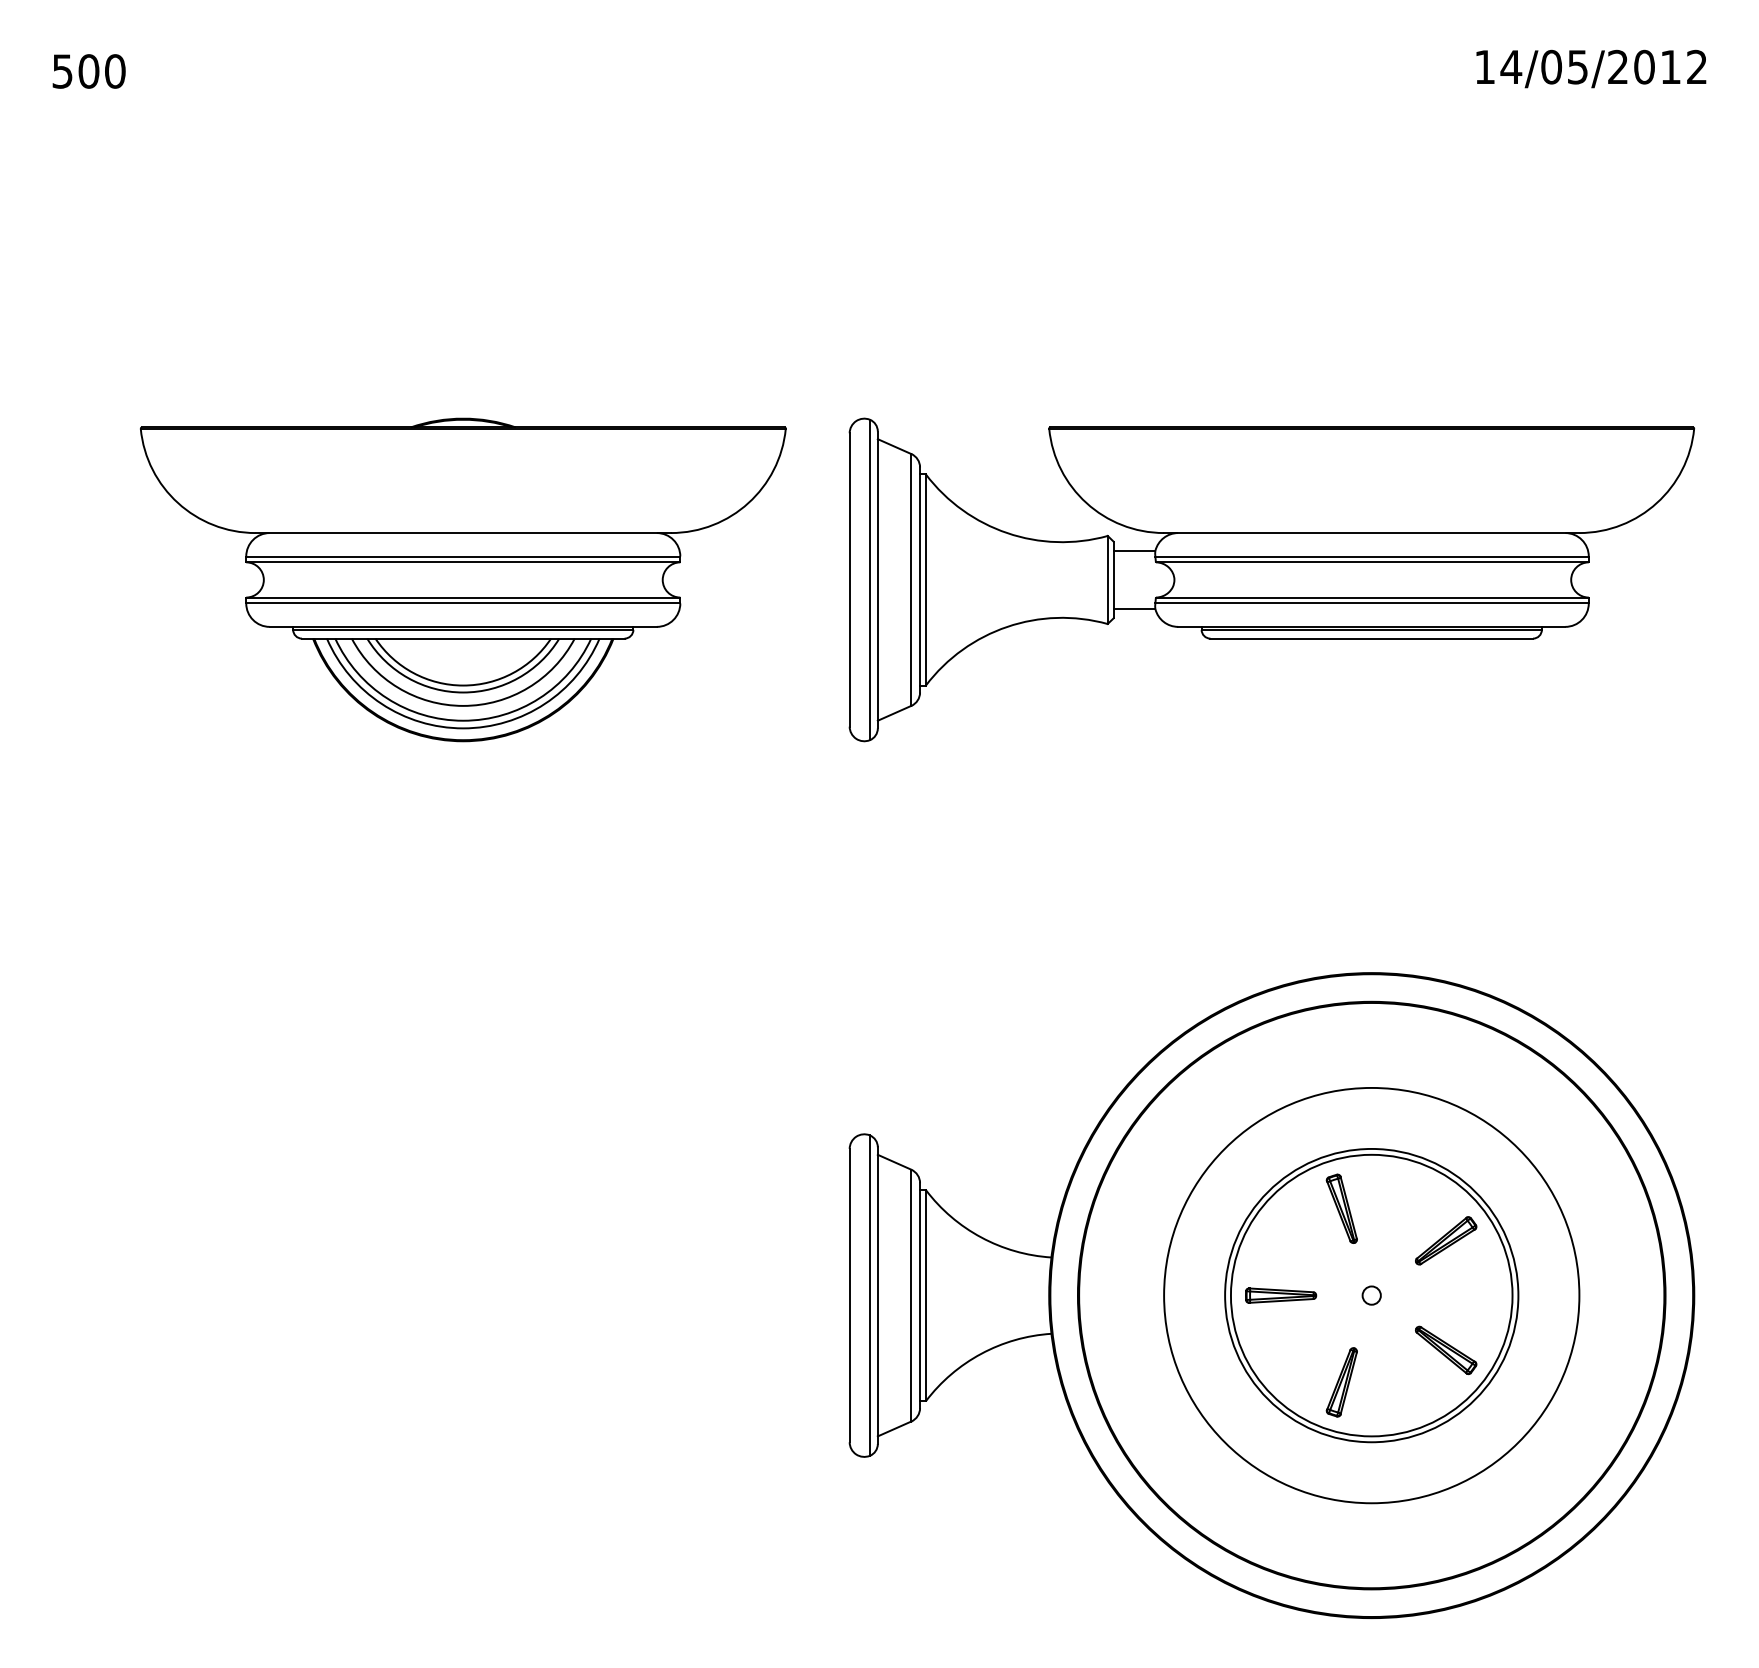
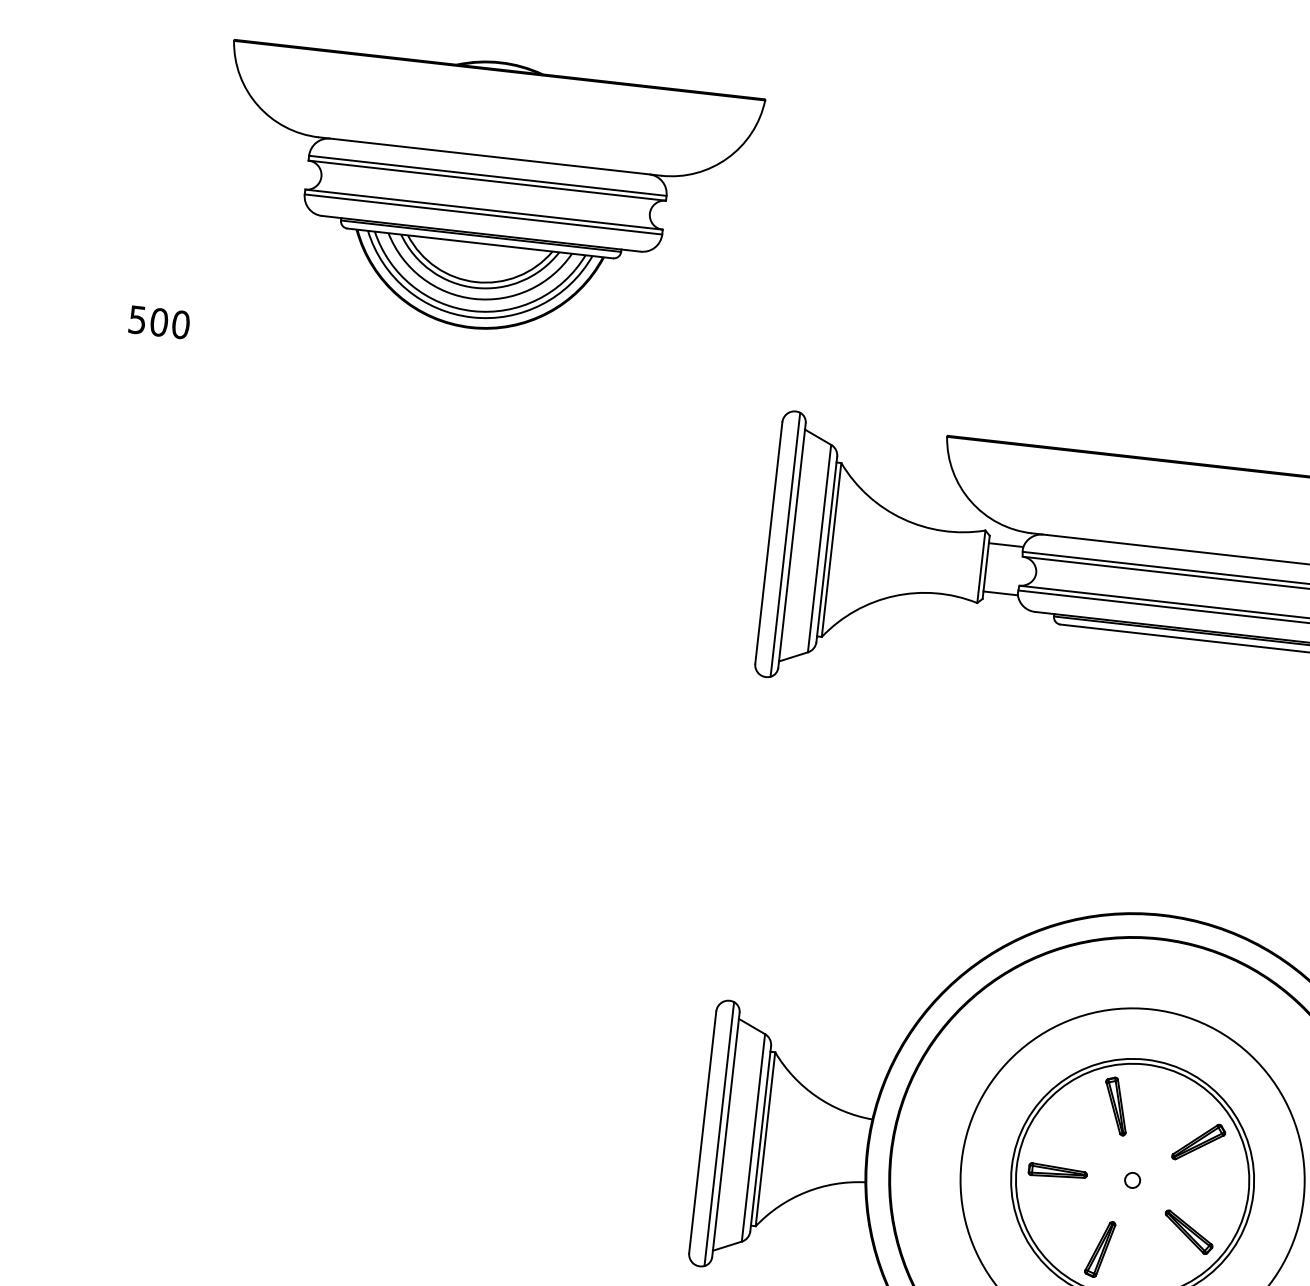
text: (88, 71) -> (158, 322), moved
part: (463, 579) -> (485, 194), moved

